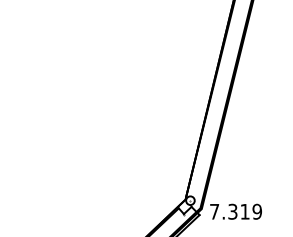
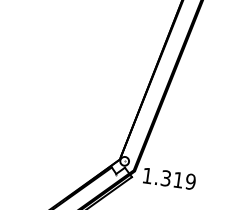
text: (214, 211) -> (147, 175), 7.319 -> 1.319

